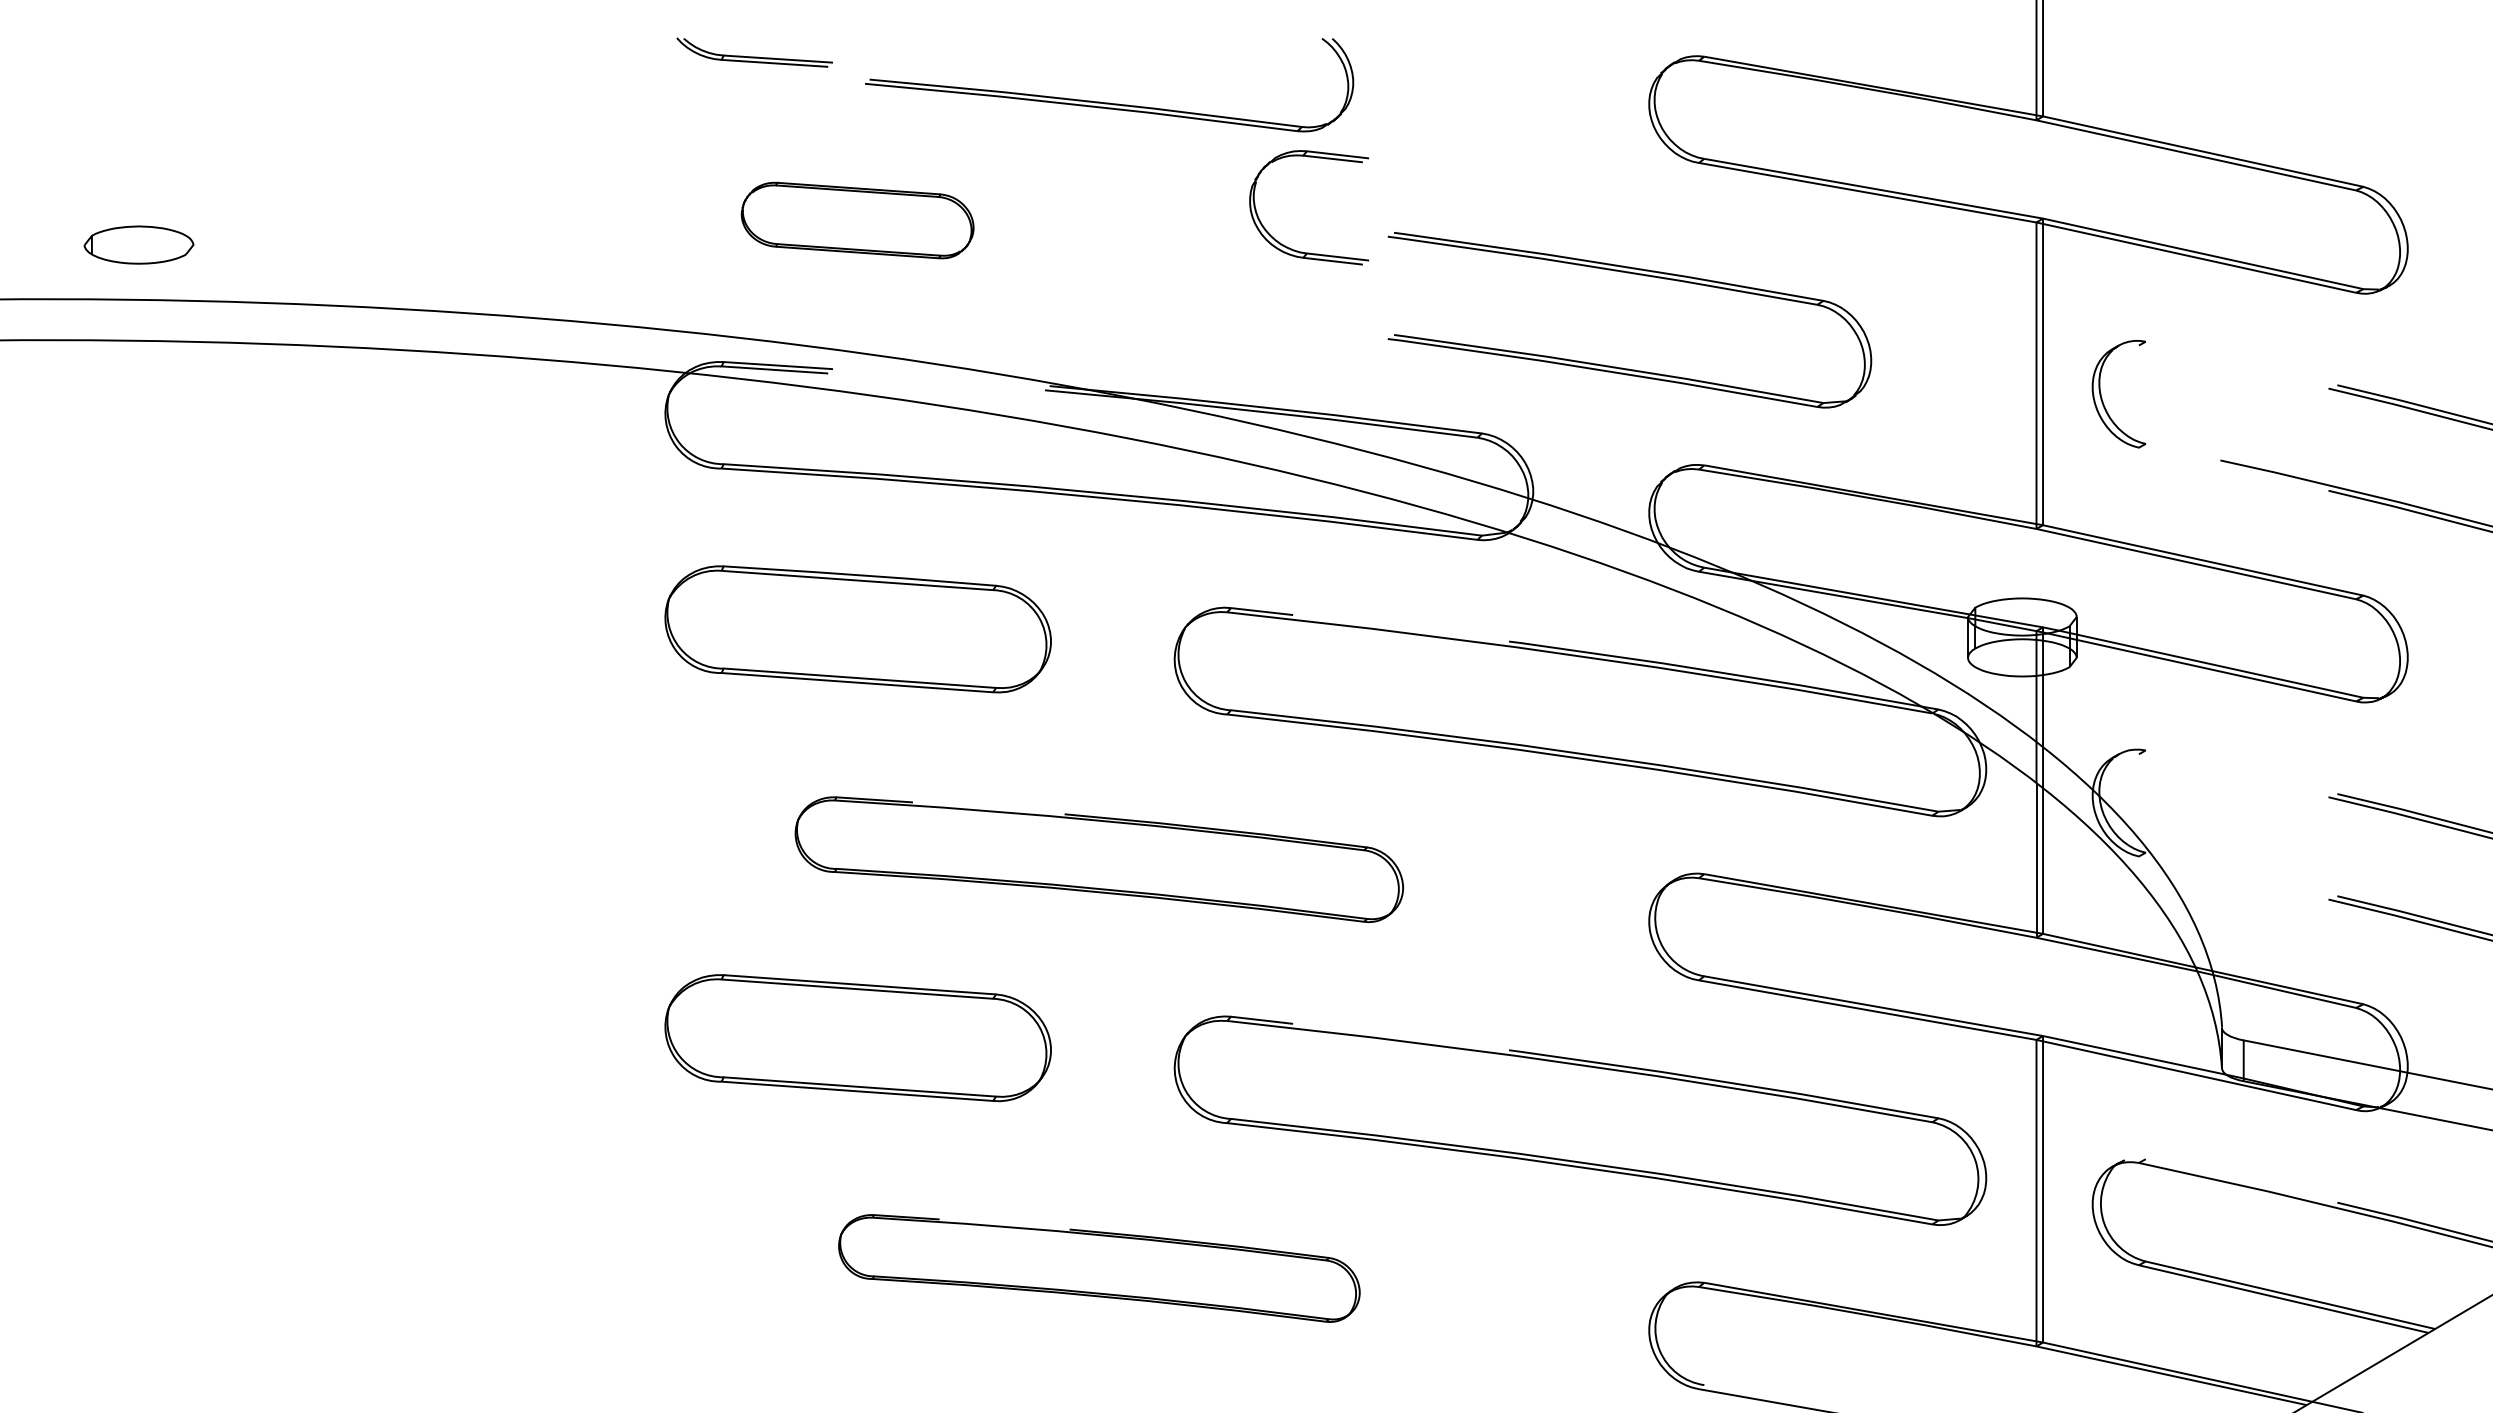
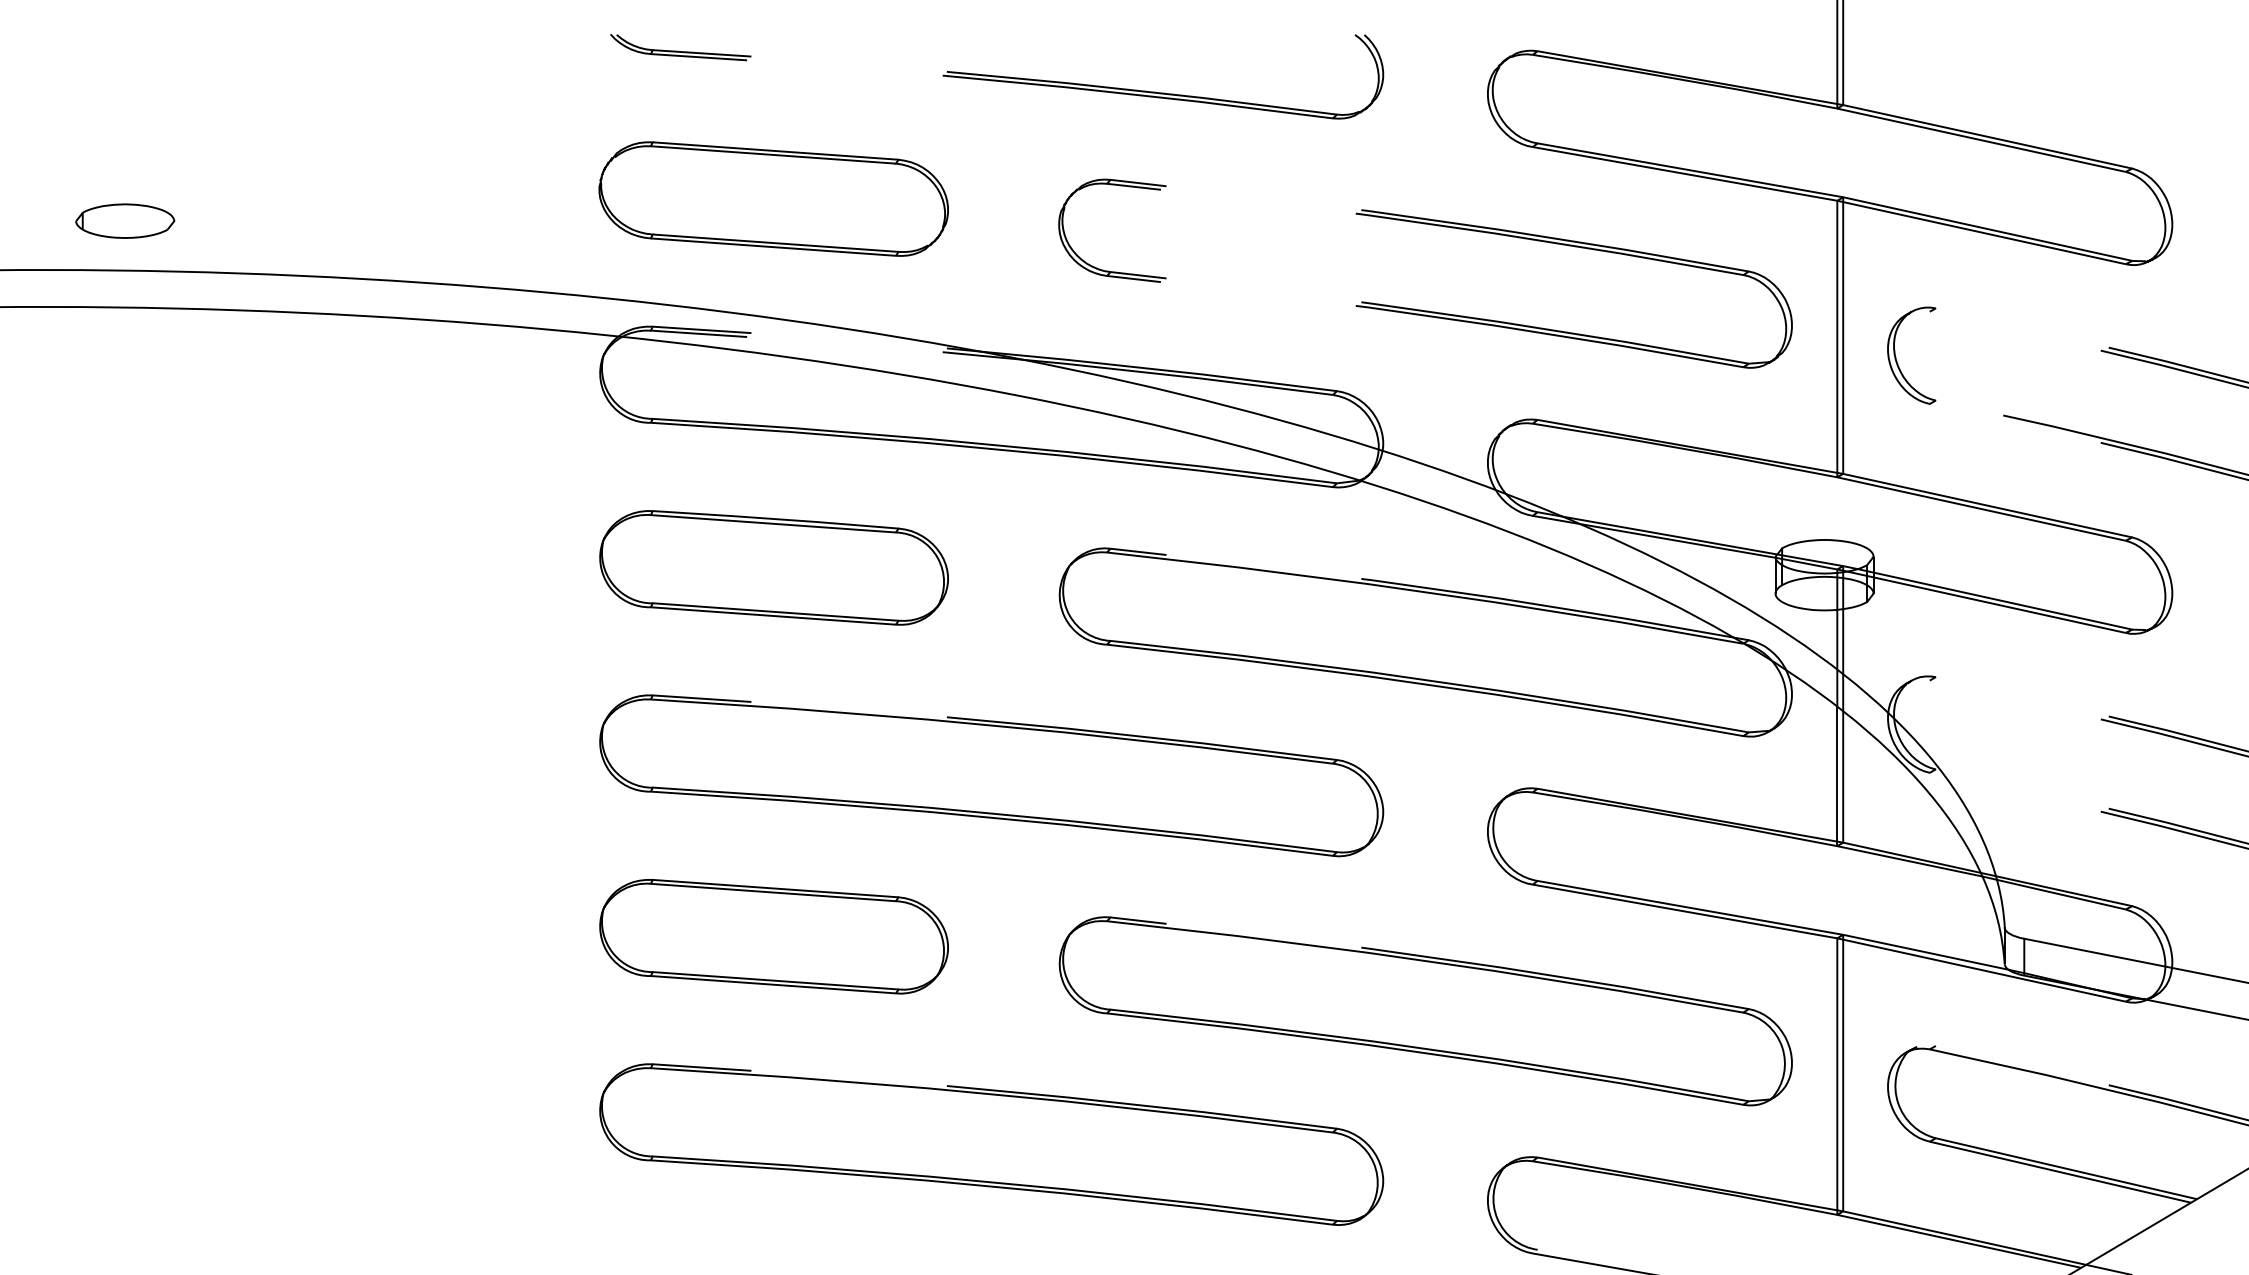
part: (1109, 102) -> (1163, 92), moved
part: (857, 220) -> (773, 198), size x1.67
part: (1302, 251) -> (1106, 270), moved
part: (1639, 275) -> (1582, 248), moved
part: (1099, 859) -> (991, 775), size x1.43
part: (1099, 1268) -> (991, 1144), size x1.67

